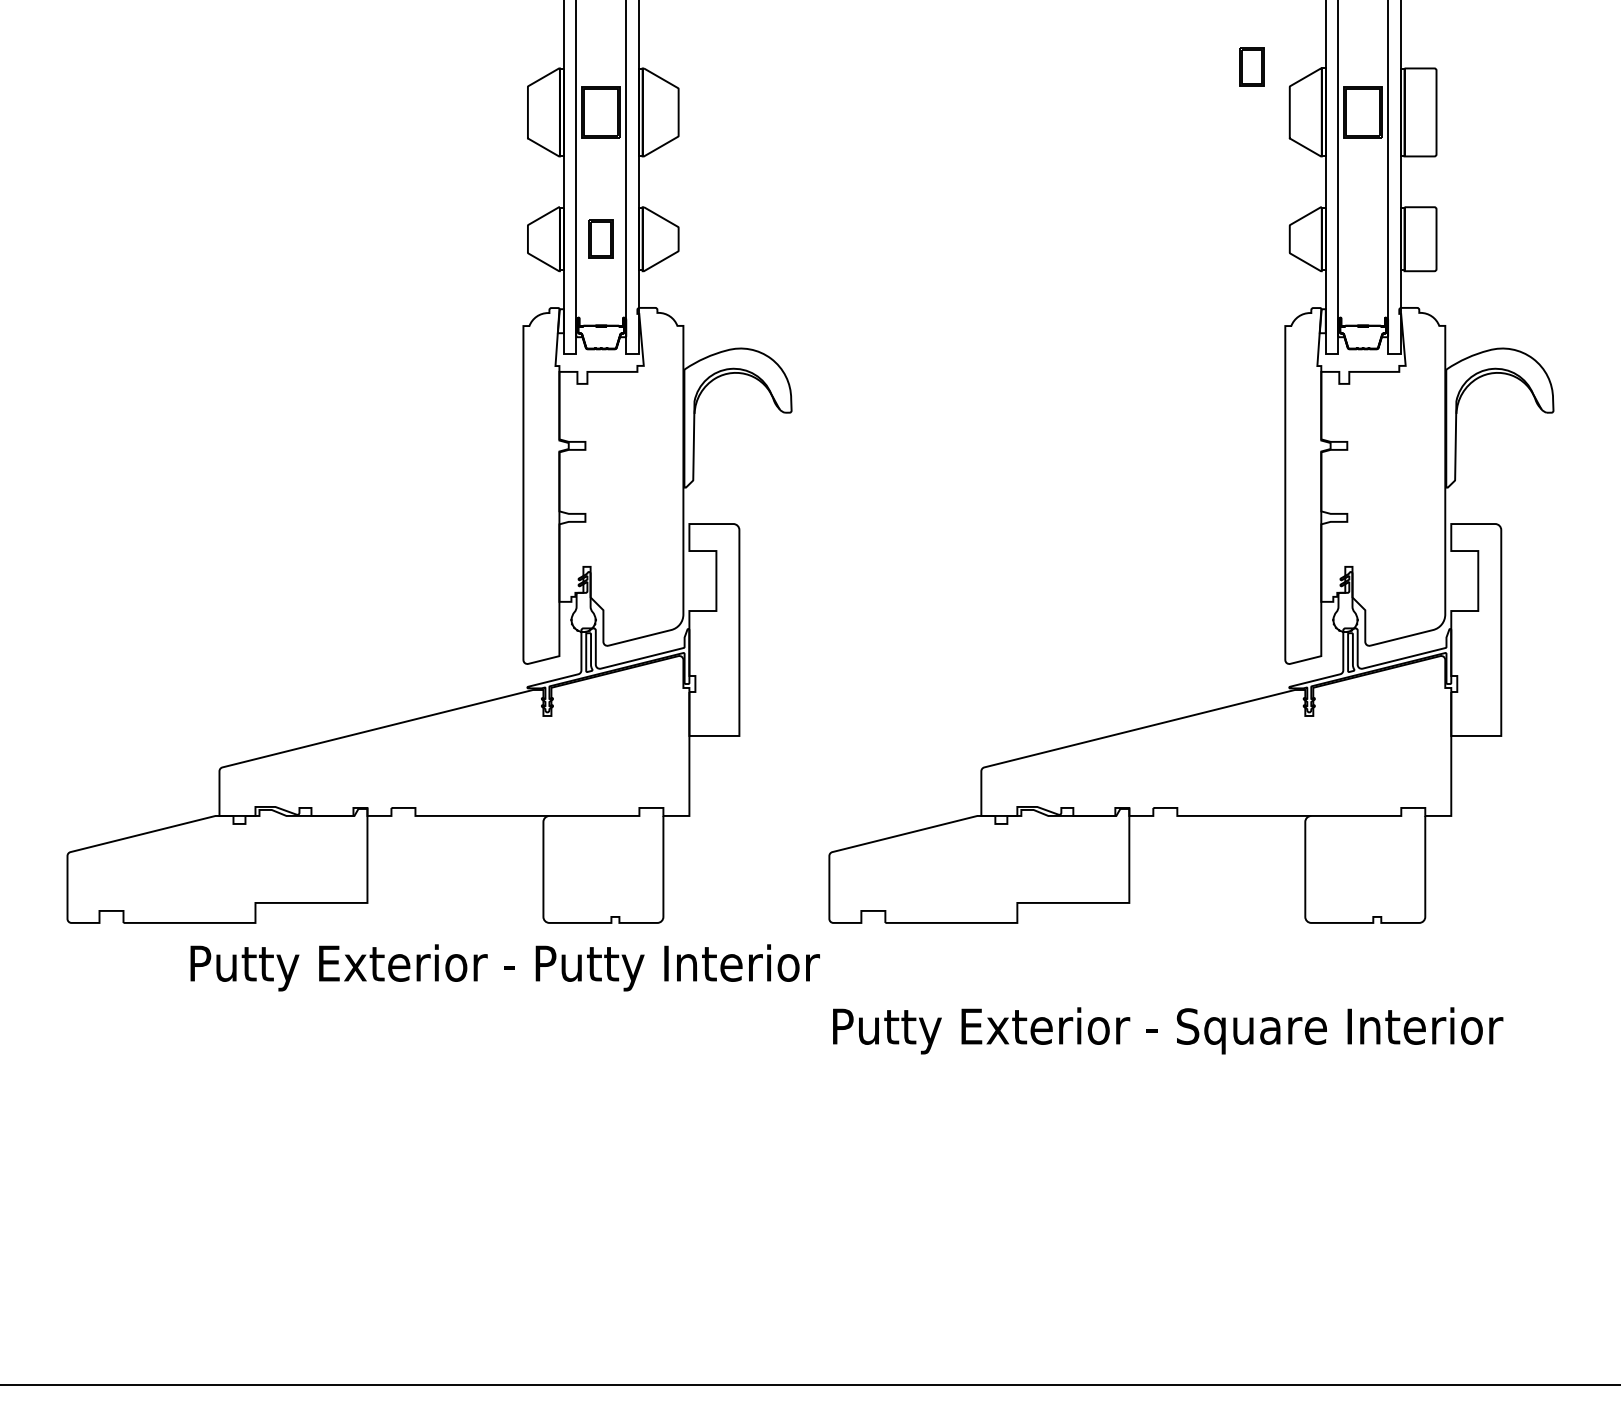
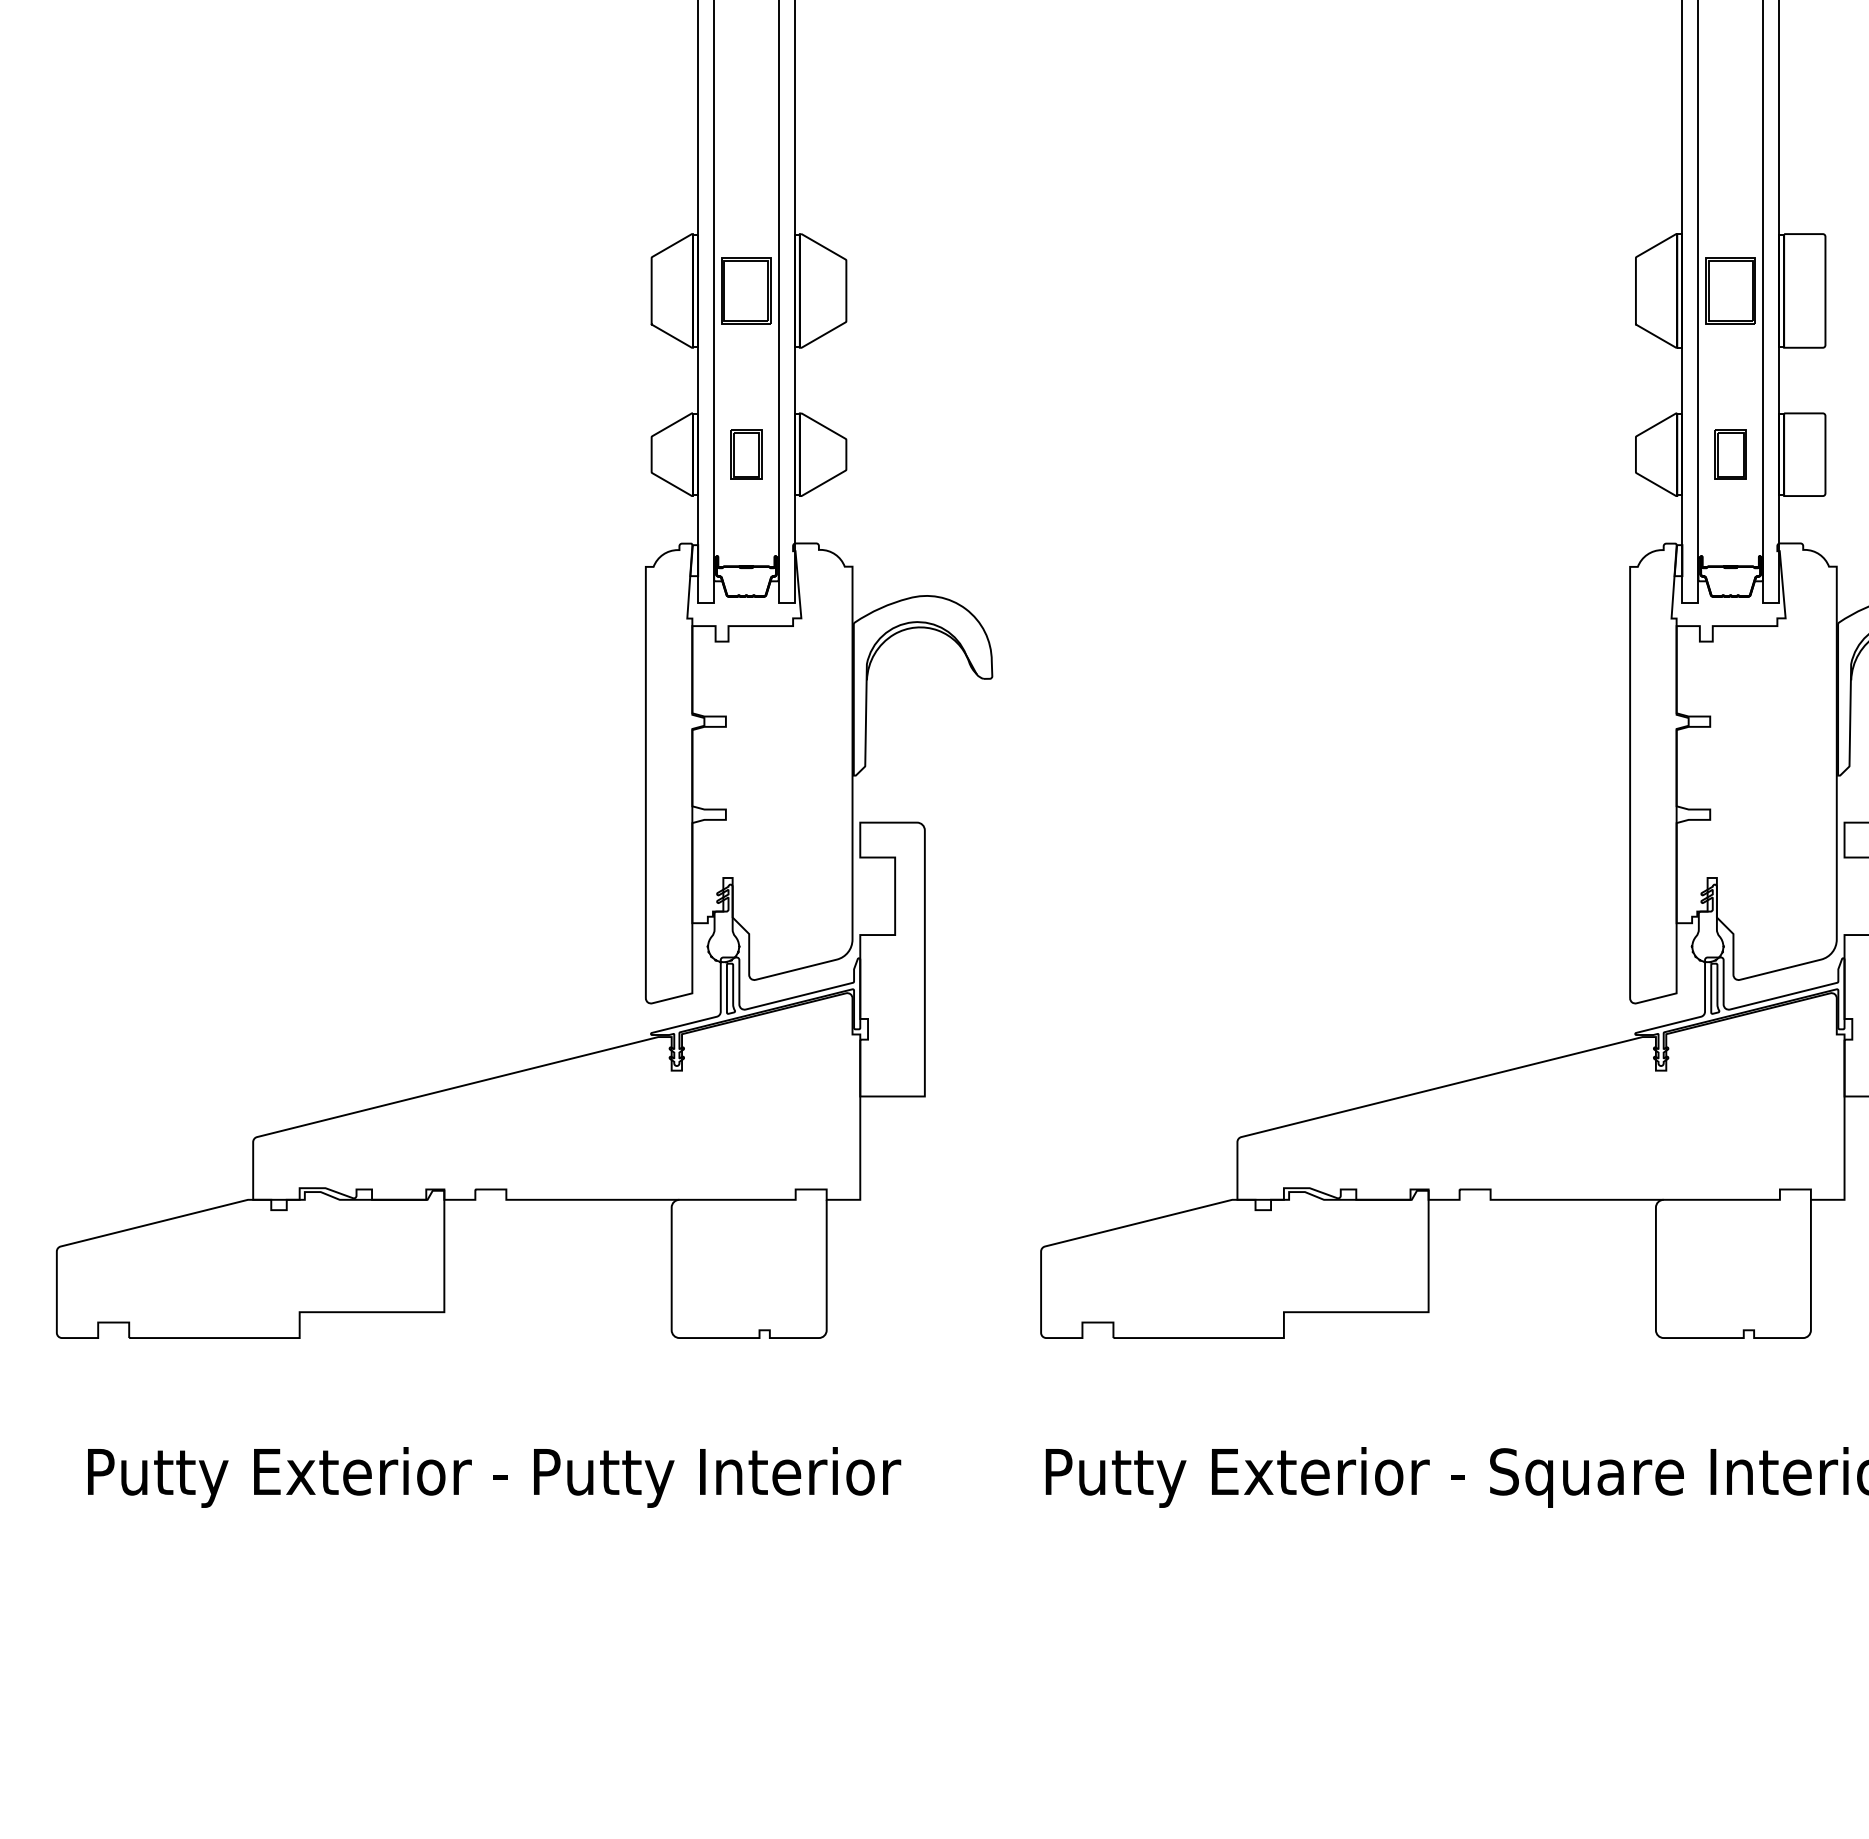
part: (1251, 66) -> (1729, 453), moved
text: (504, 967) -> (493, 1476), moved

